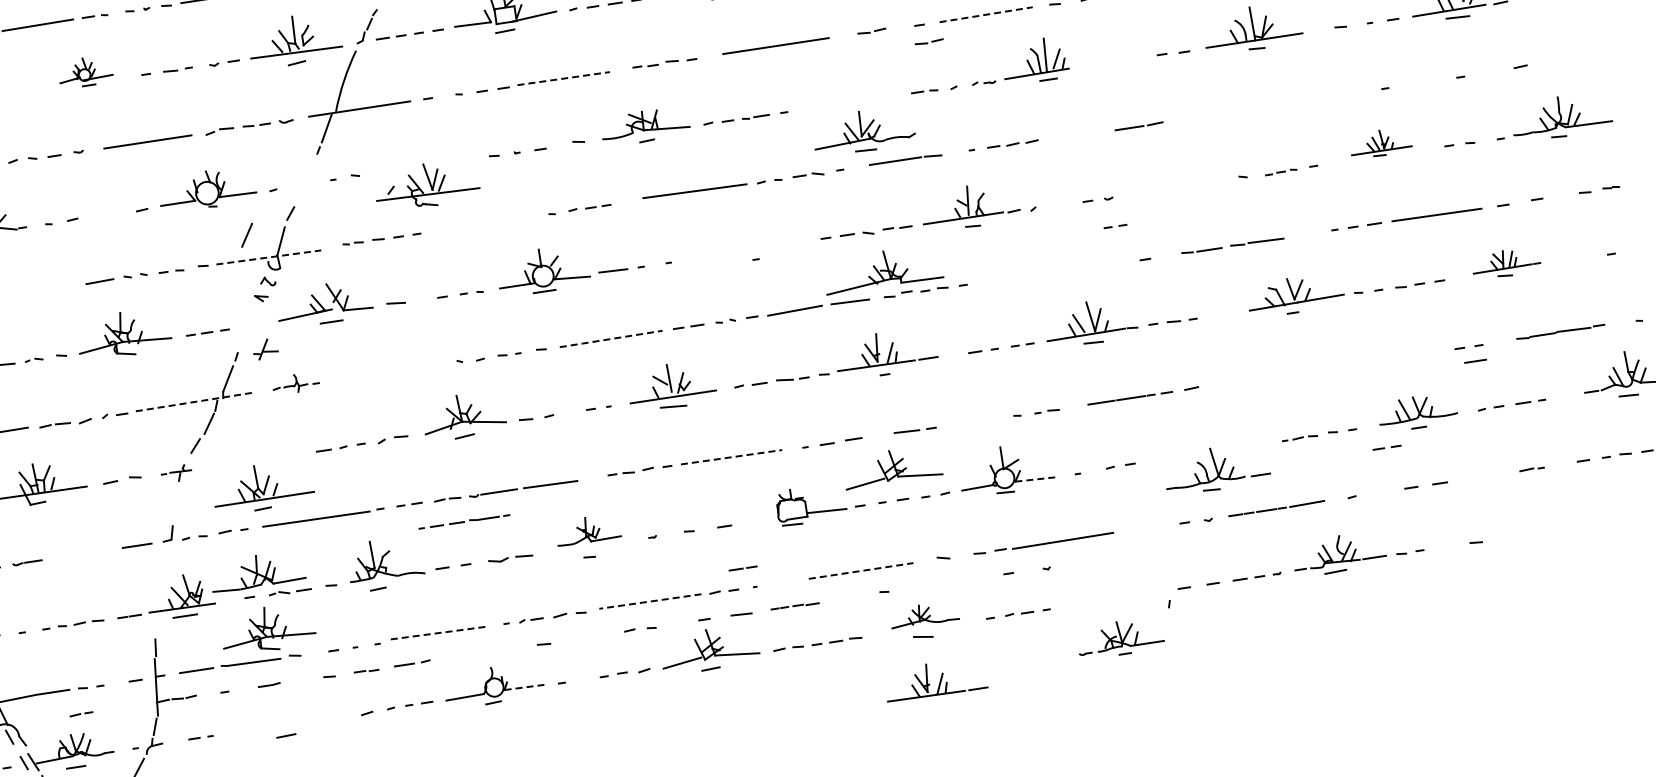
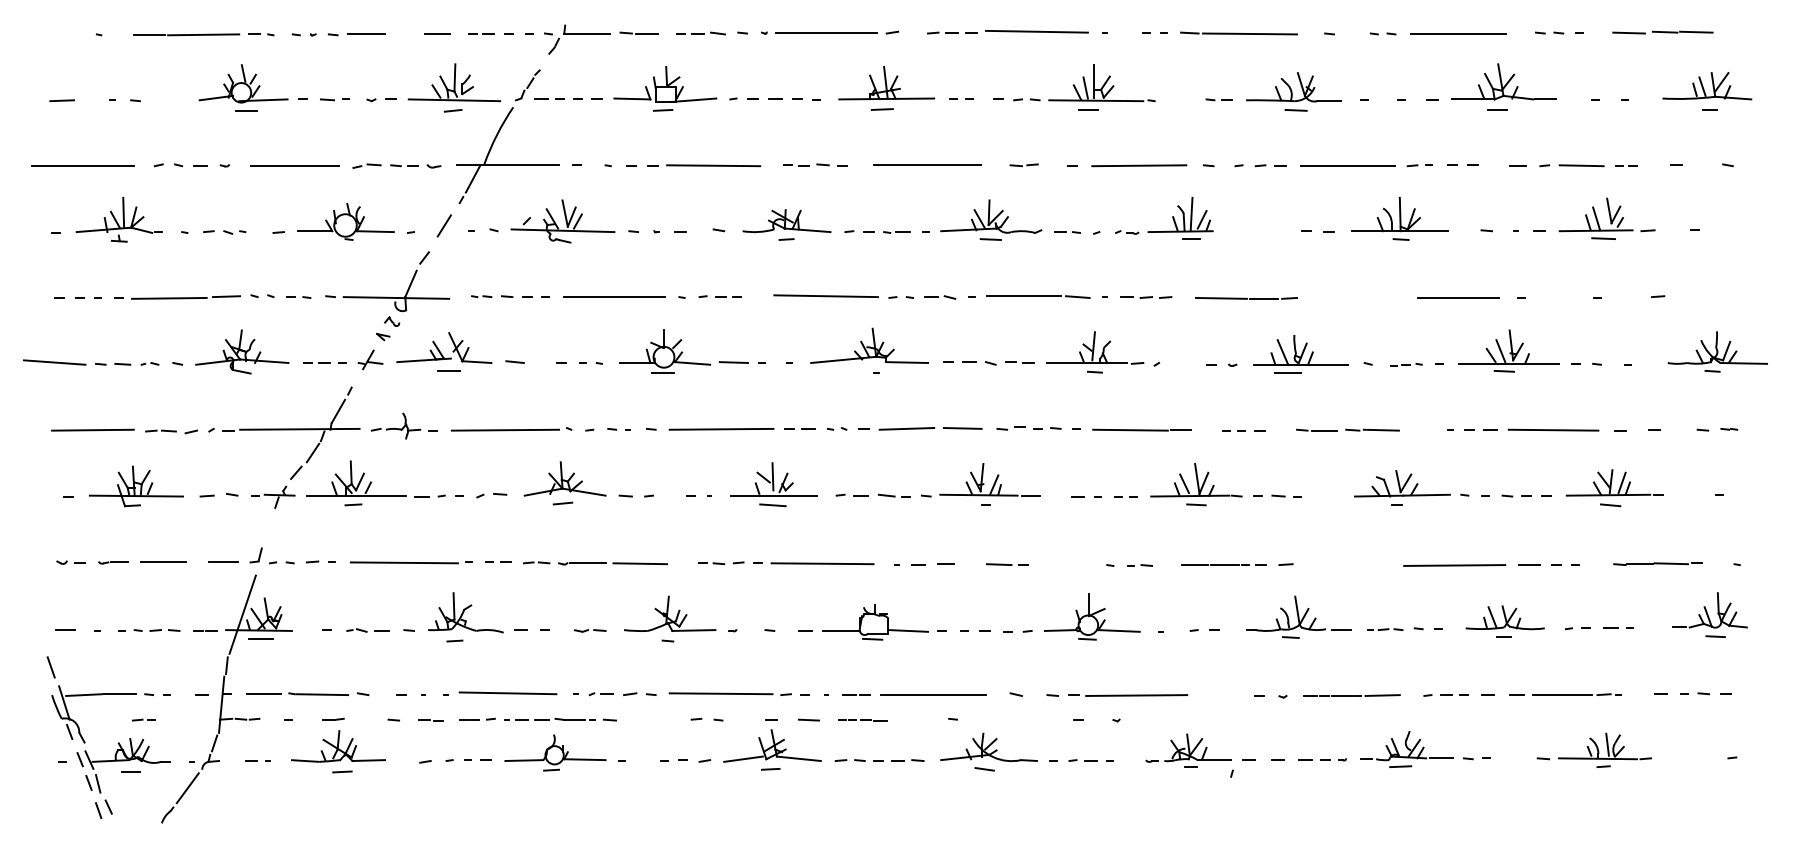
line: (986, 14) -> (1139, 165), dashed -> solid
part: (928, 42) -> (1078, 184), removed
part: (85, 71) -> (243, 87), size x1.67
line: (563, 78) -> (713, 165), dashed -> solid
line: (1322, 97) -> (1458, 297), added
part: (1561, 116) -> (1717, 351), moved
part: (863, 130) -> (991, 219), moved
line: (1086, 133) -> (1220, 297), added
part: (1380, 142) -> (1508, 350), size x1.67
part: (905, 159) -> (1038, 296), size x1.43
part: (1174, 176) -> (1300, 353), added
part: (426, 185) -> (562, 221), moved
part: (98, 216) -> (234, 232), added
line: (485, 224) -> (614, 297), added
line: (1111, 226) -> (1230, 430), moved
line: (246, 235) -> (443, 225), moved
line: (268, 256) -> (396, 297), dashed -> solid
part: (1506, 263) -> (1614, 488), size x1.43
part: (882, 268) -> (869, 345), moved
line: (1027, 276) -> (1141, 429), added
line: (43, 291) -> (169, 297), added
line: (611, 339) -> (721, 429), dashed -> solid
part: (265, 348) -> (370, 359), moved
line: (1475, 360) -> (1529, 564), moved
line: (1358, 364) -> (1454, 565), added
line: (396, 371) -> (505, 429), added
part: (295, 382) -> (404, 425), size x1.43
line: (192, 402) -> (299, 429), dashed -> solid
line: (1384, 447) -> (1452, 694), moved
line: (731, 457) -> (822, 563), dashed -> solid
part: (892, 466) -> (979, 596), removed
part: (1216, 467) -> (1298, 616), moved
part: (176, 472) -> (273, 496), size x1.43
line: (1485, 476) -> (1562, 695), added
line: (1036, 478) -> (1119, 630), dashed -> solid
part: (262, 487) -> (356, 483), moved
part: (463, 520) -> (549, 718), moved
line: (760, 520) -> (841, 630), added
part: (1535, 524) -> (1604, 749), added
part: (588, 529) -> (670, 613), size x1.43
line: (76, 555) -> (162, 562), added
part: (511, 558) -> (590, 630), size x0.71
line: (743, 567) -> (856, 694), moved
part: (257, 571) -> (338, 746), moved
line: (861, 571) -> (933, 695), dashed -> solid
line: (163, 594) -> (242, 614), added
line: (649, 601) -> (720, 693), dashed -> solid
part: (923, 614) -> (988, 747), size x1.43
part: (268, 628) -> (340, 663), removed
line: (439, 633) -> (508, 693), dashed -> solid
part: (1120, 637) -> (1188, 750), moved
part: (934, 679) -> (989, 812), removed
line: (524, 687) -> (584, 759), dashed -> solid

